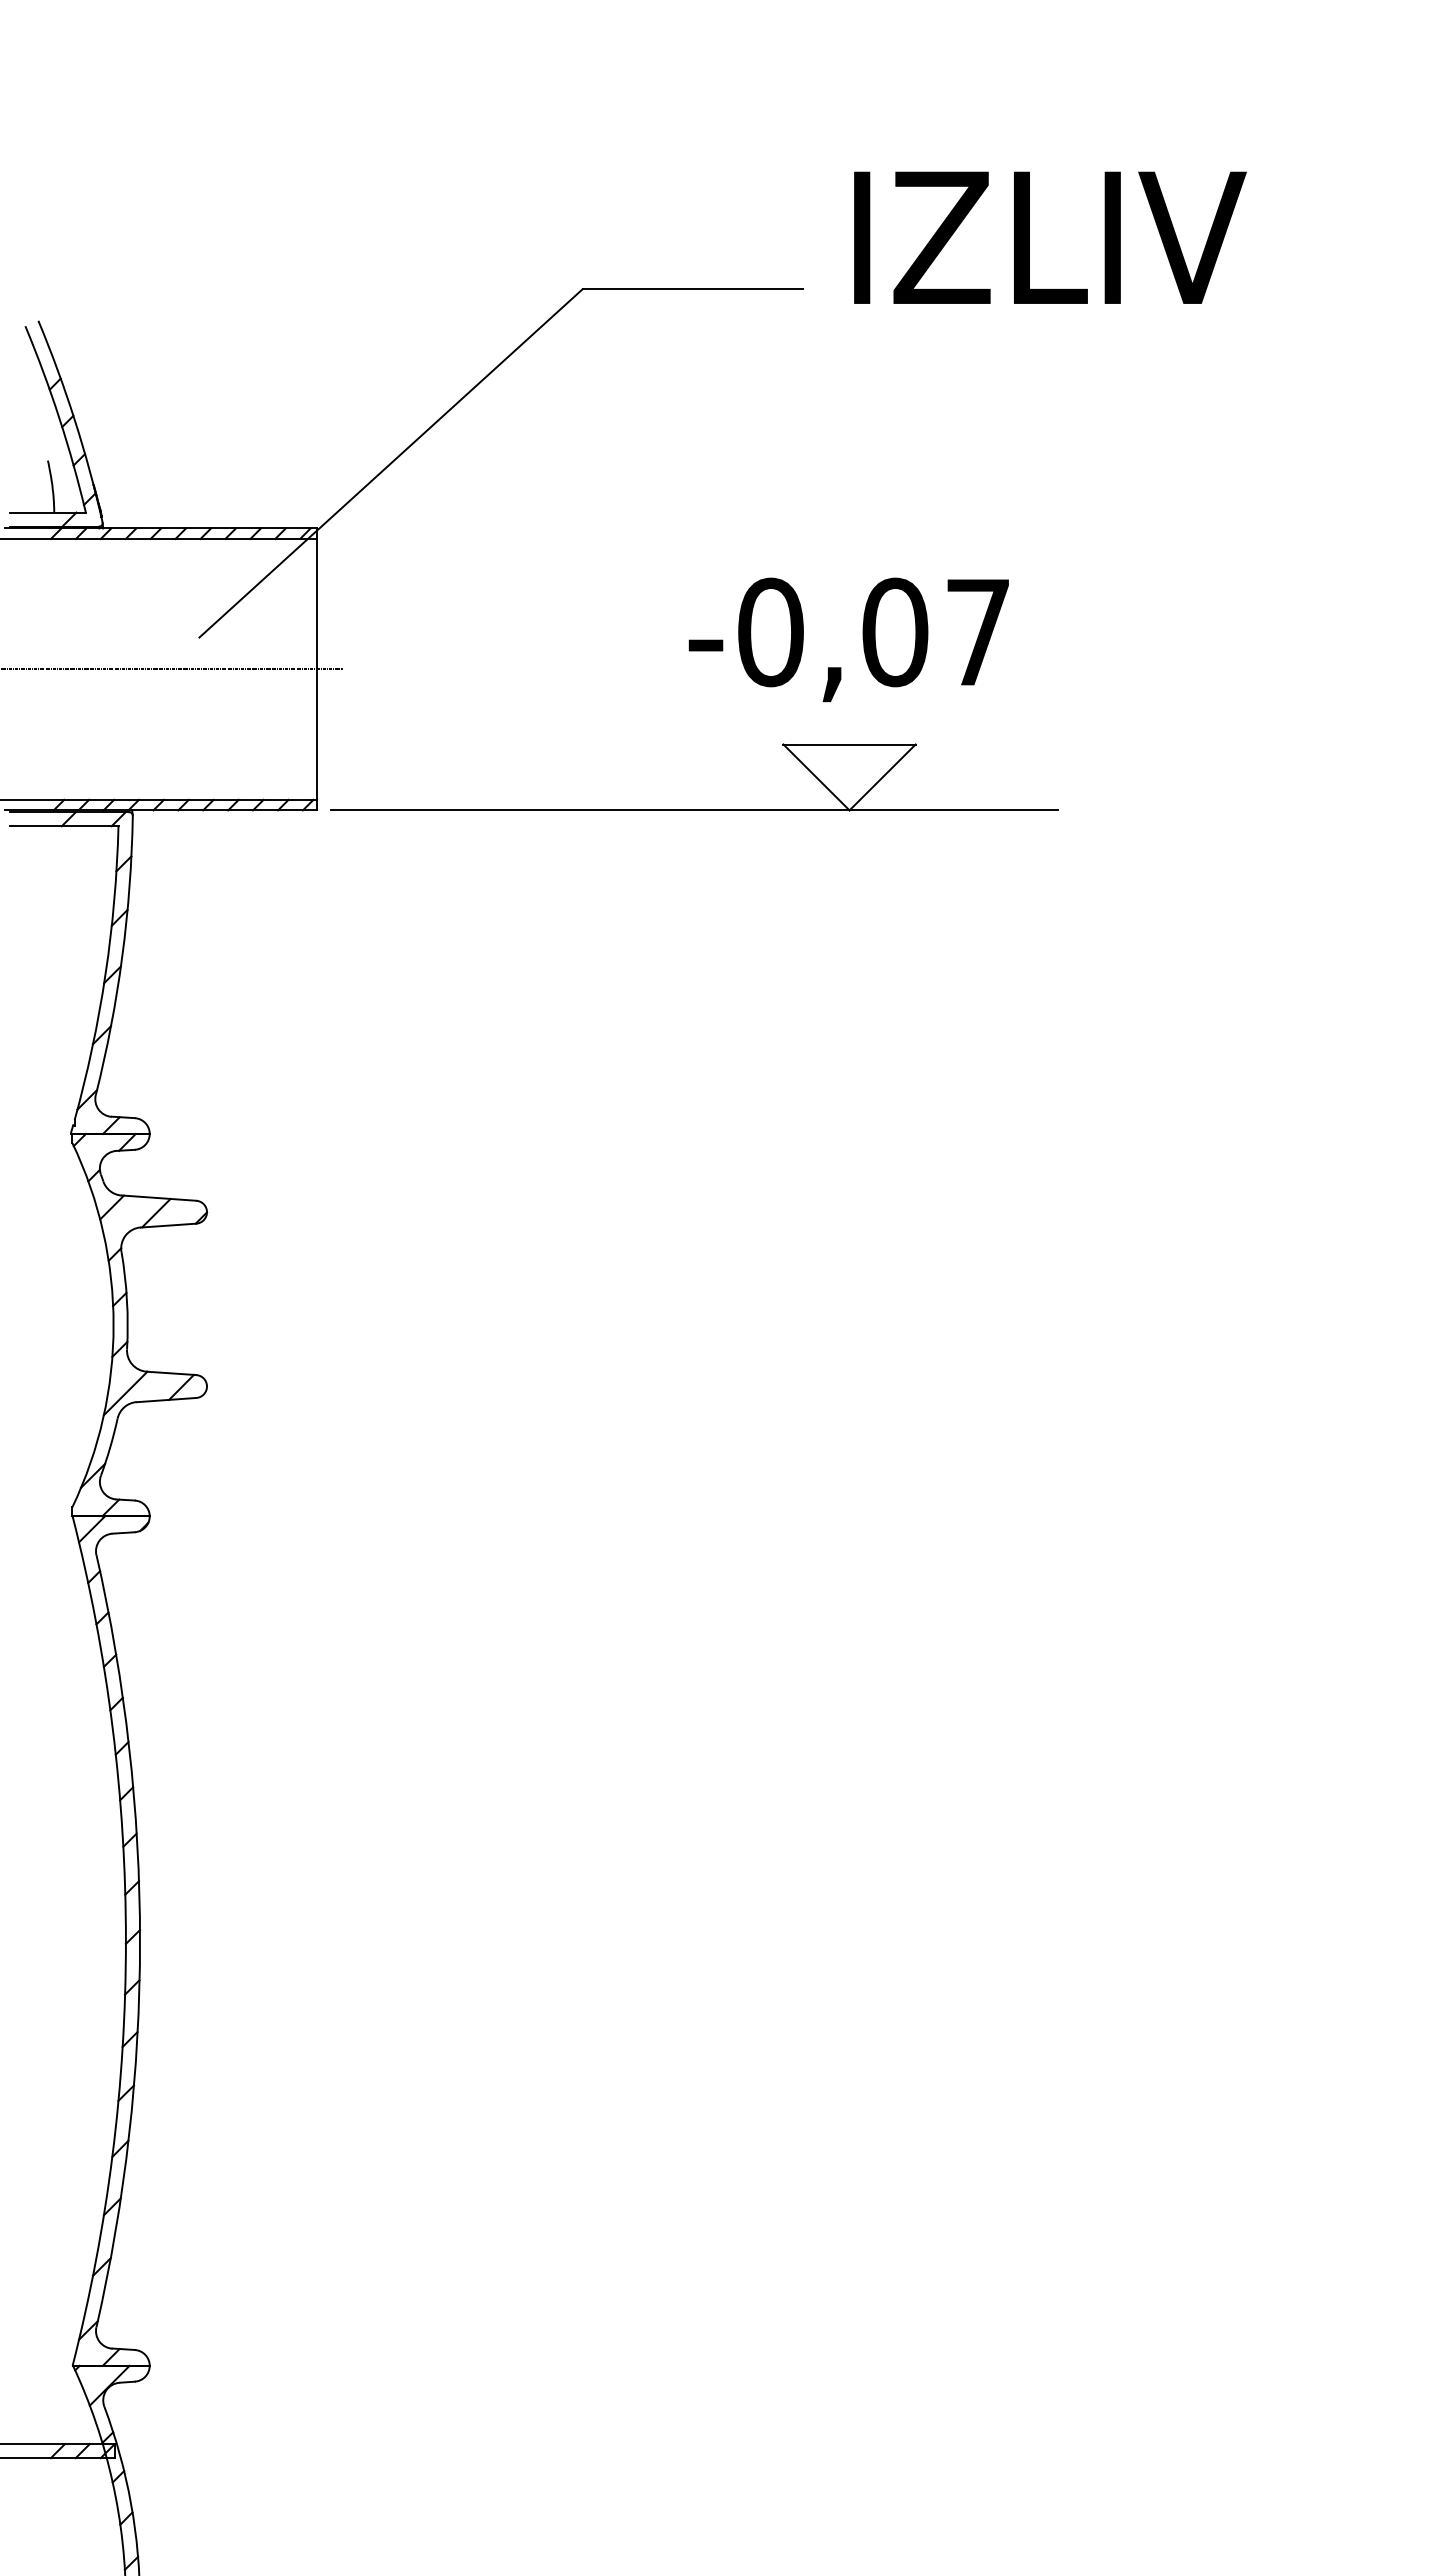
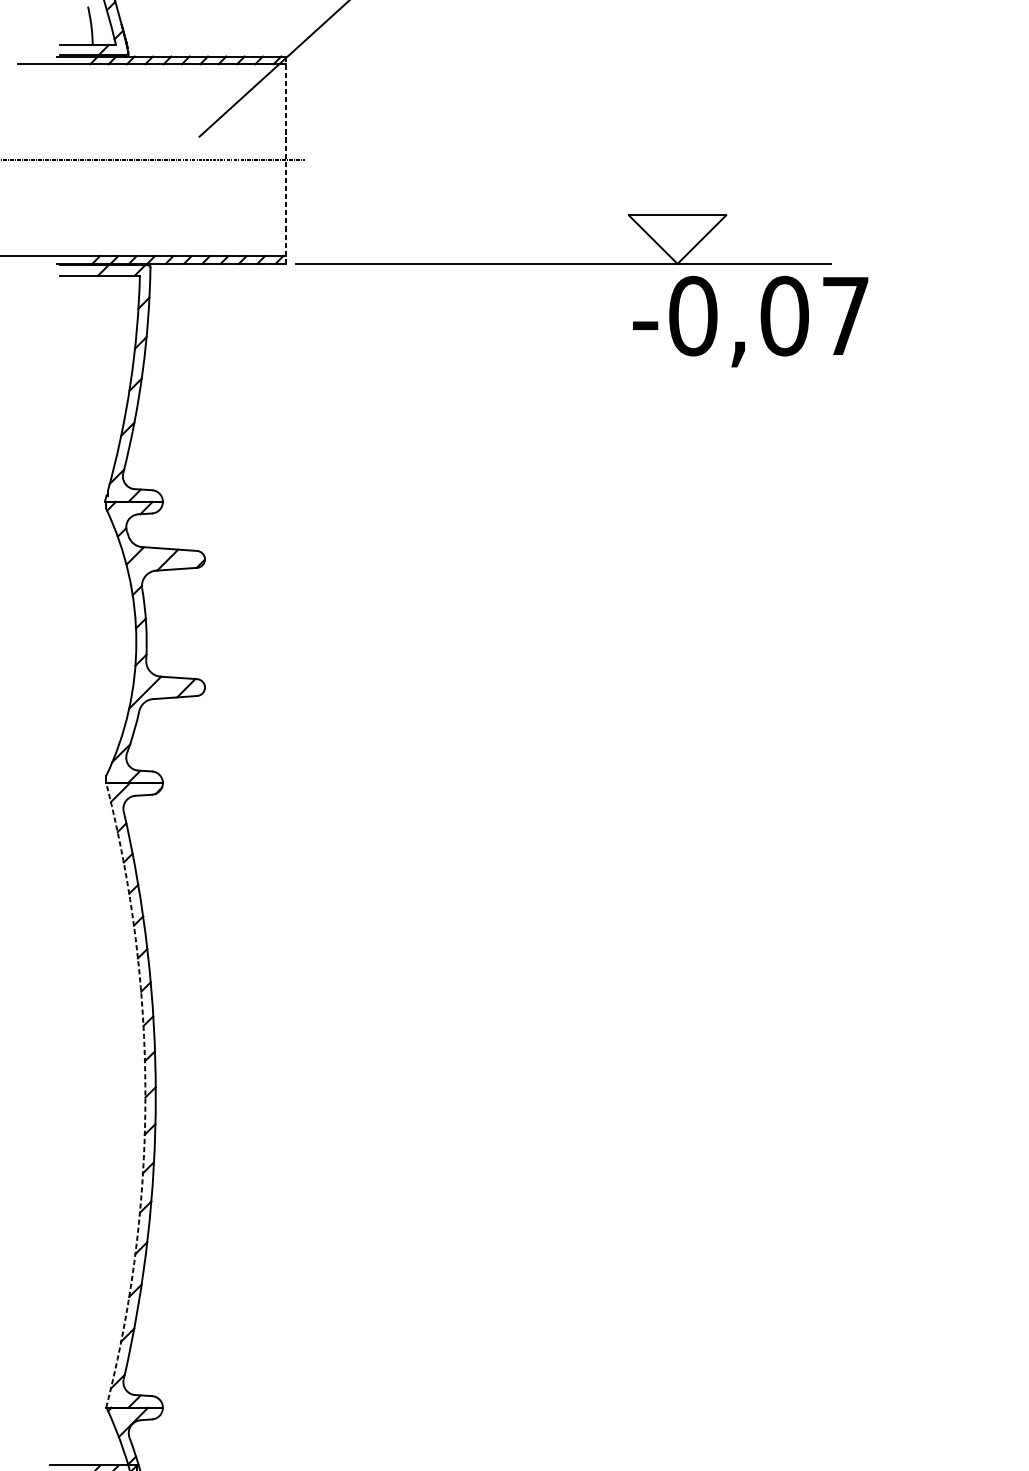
text: (848, 639) -> (750, 321), moved
line: (317, 669) -> (286, 160), solid -> dashed
arc: (125, 1941) -> (145, 1095), solid -> dashed

